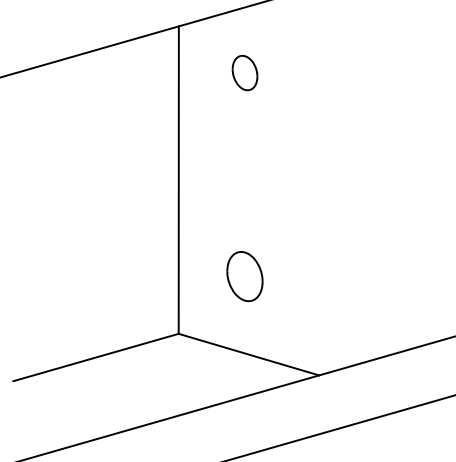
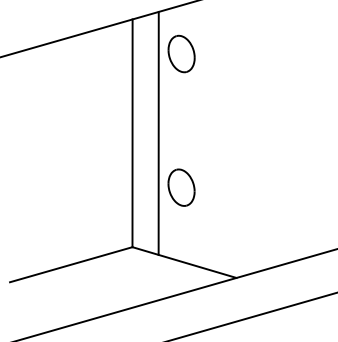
part: (244, 72) -> (181, 53), size x1.43
line: (214, 180) -> (159, 133), added
part: (244, 276) -> (181, 187), moved

